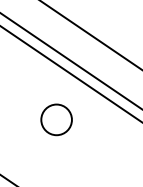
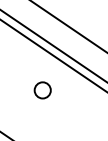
circle: (56, 119) -> (42, 90), size x0.7

